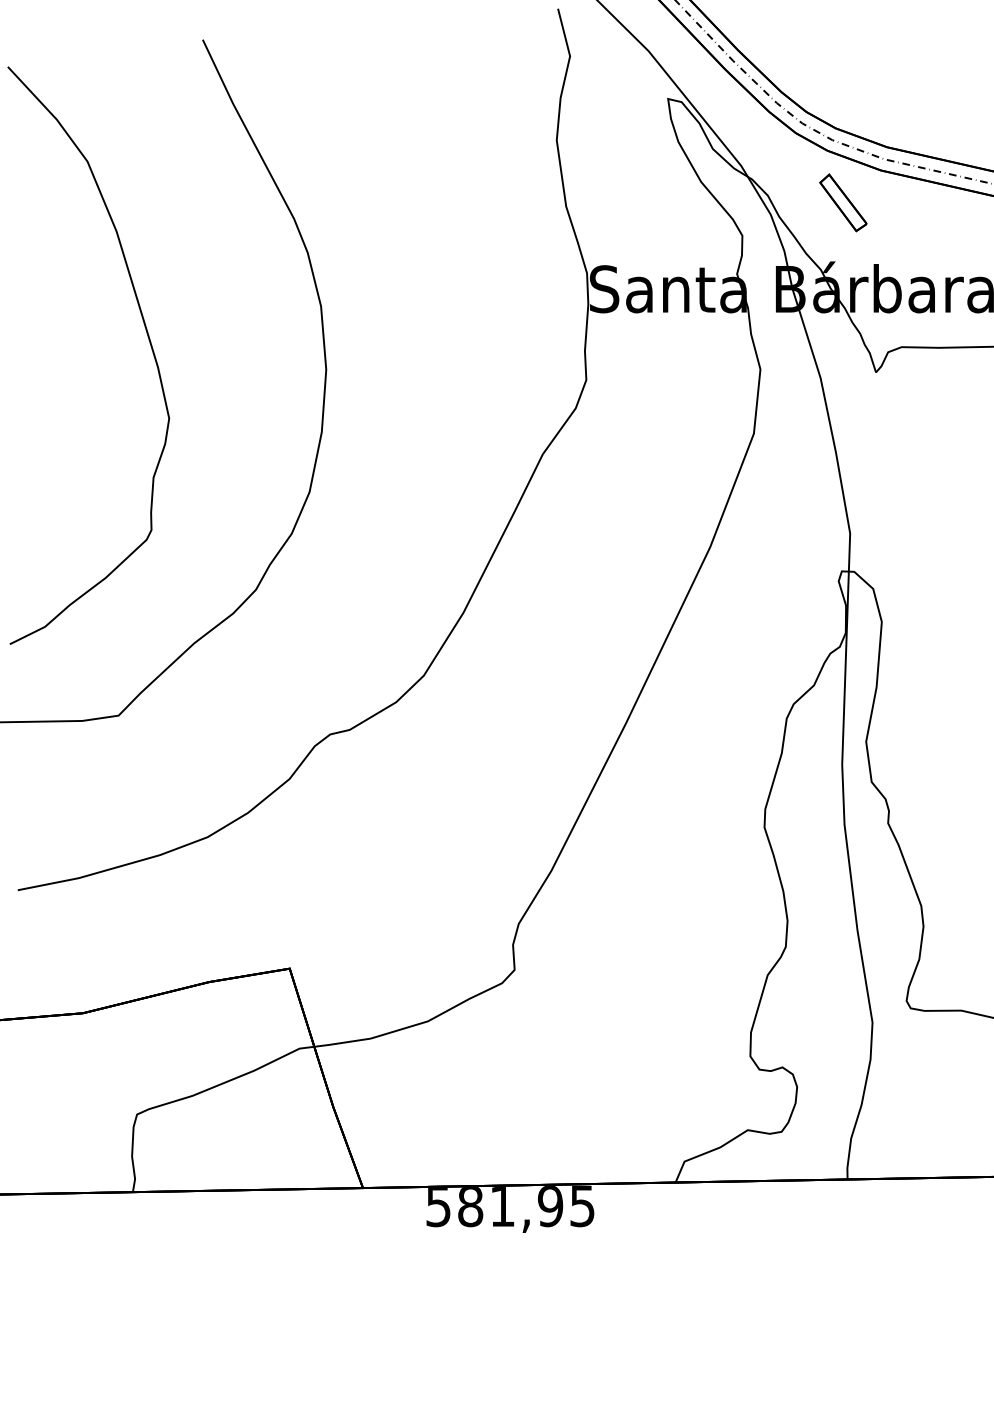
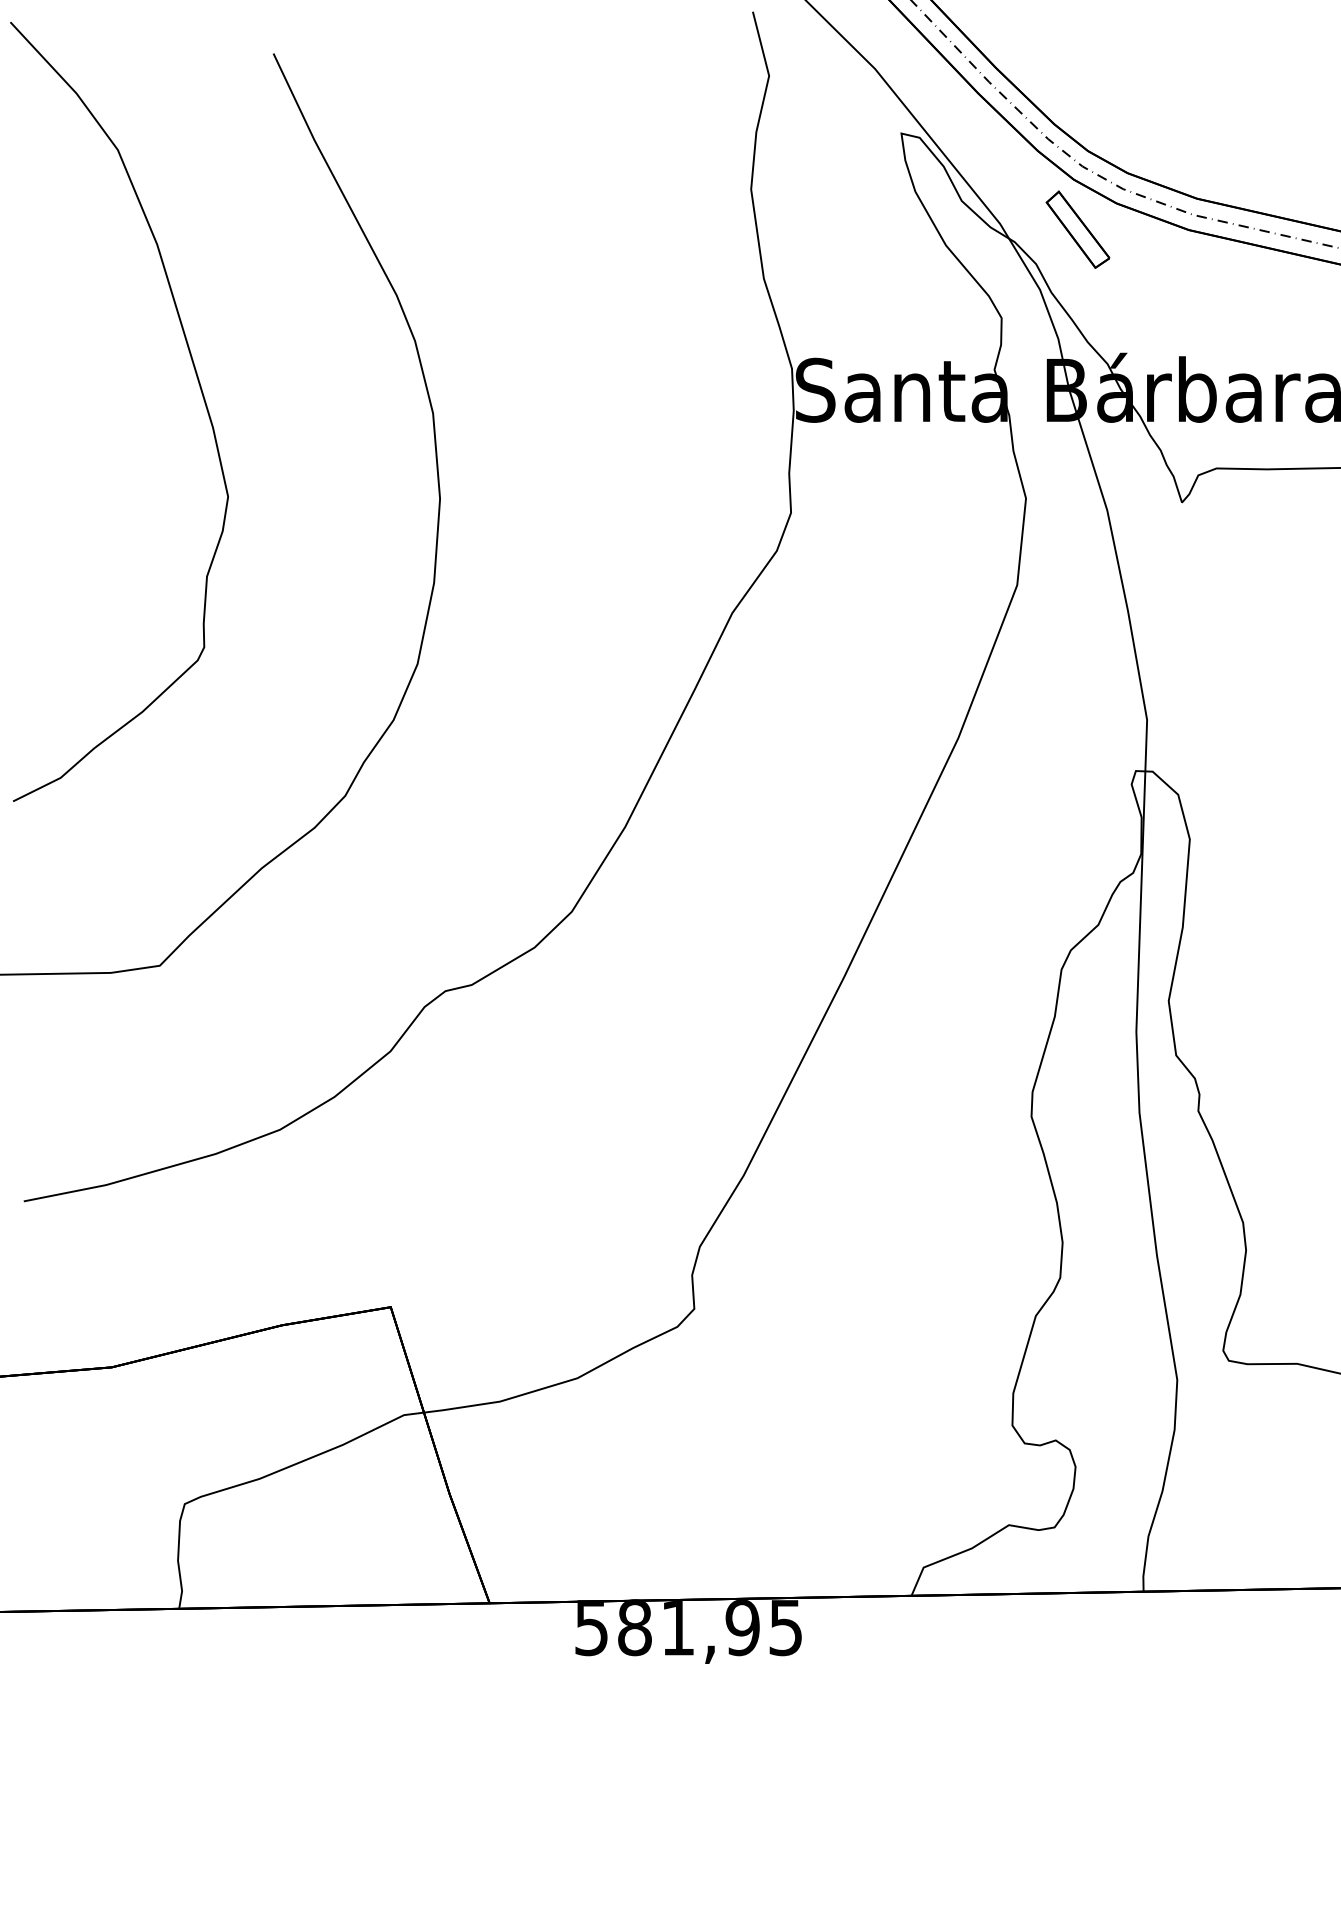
part: (843, 202) -> (1077, 229), moved
curve: (147, 335) -> (198, 384), moved

